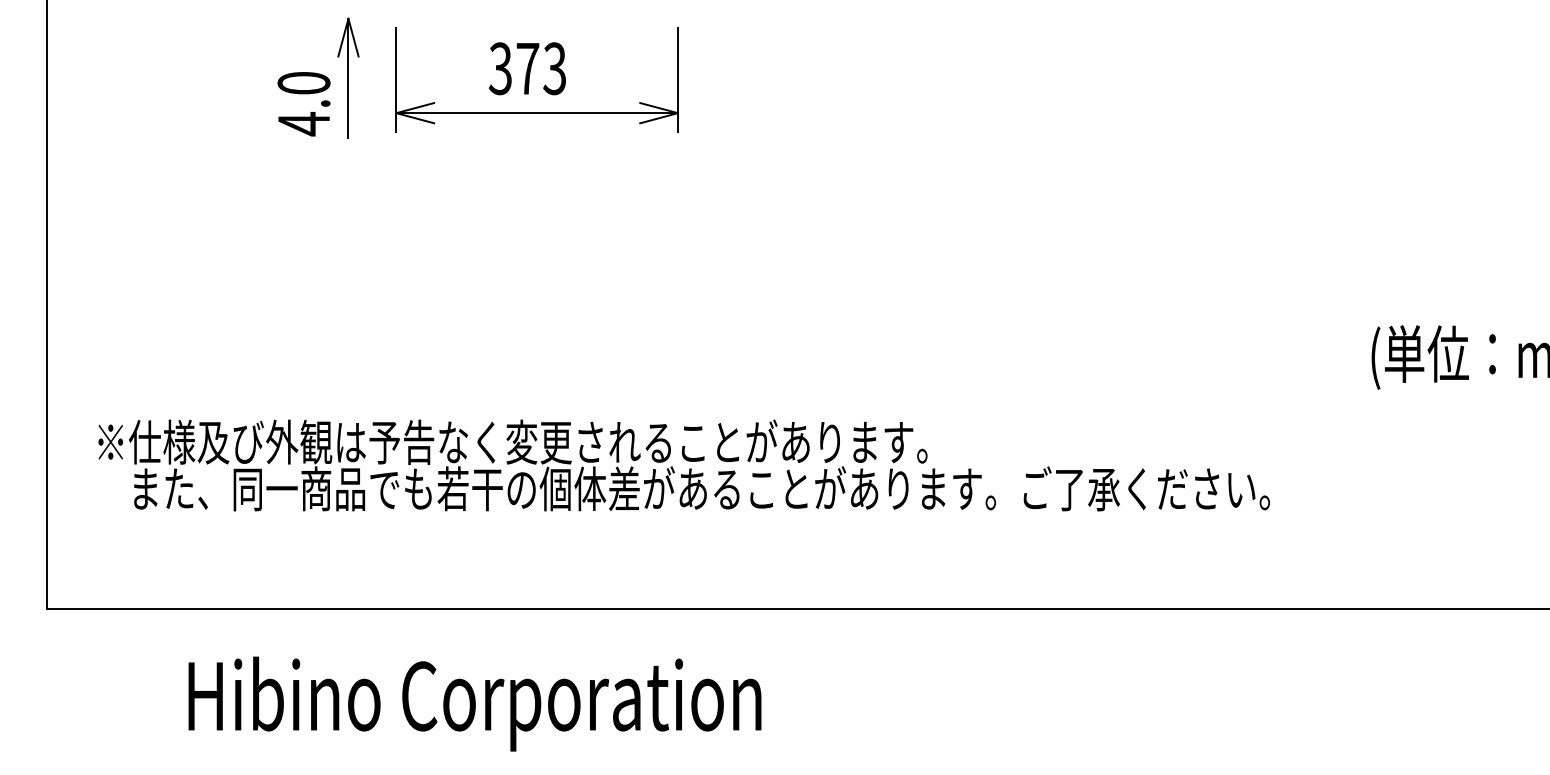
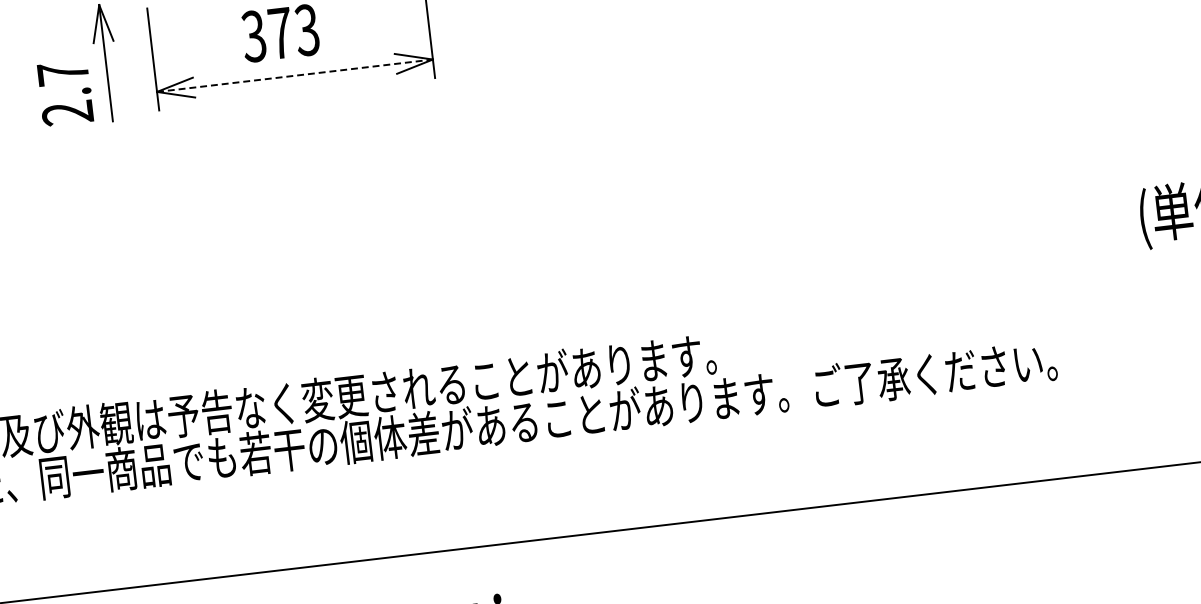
text: (303, 104) -> (65, 94), 4.0 -> 2.7
line: (537, 113) -> (295, 76), solid -> dashed

